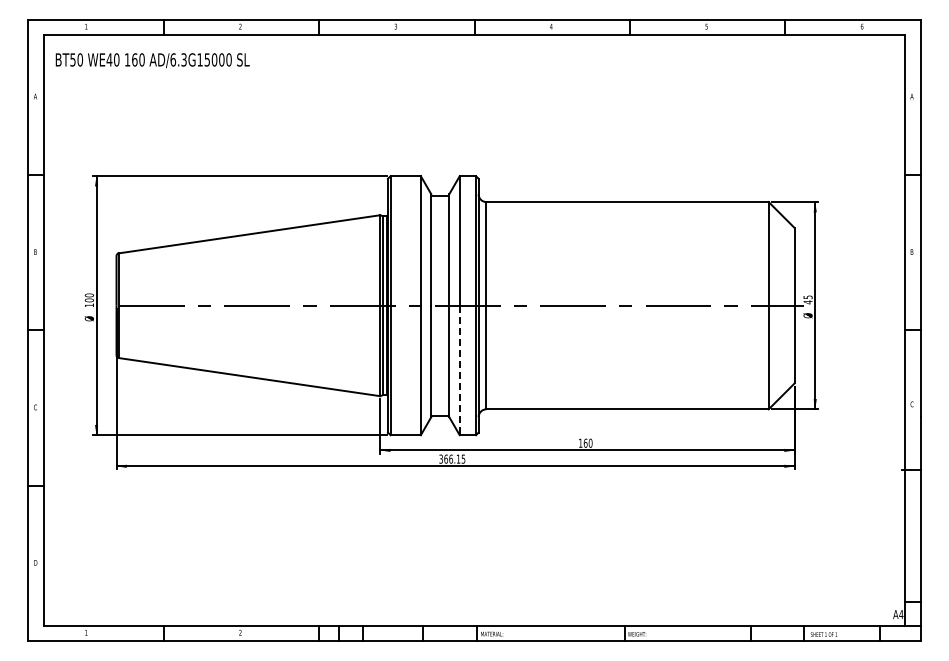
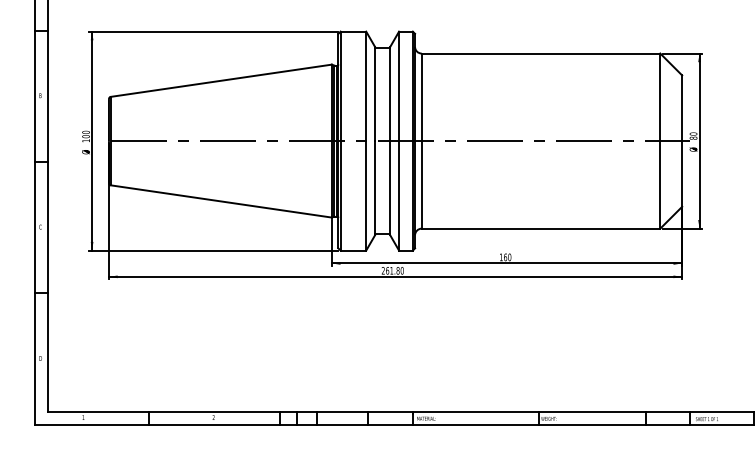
text: (807, 299) -> (693, 135), 45 -> 80
line: (459, 370) -> (398, 195), dashed -> solid
text: (452, 458) -> (392, 270), 366.15 -> 261.80

